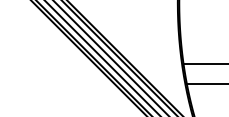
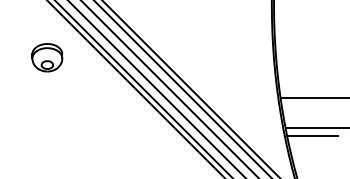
part: (30, 37) -> (46, 57), added
line: (203, 88) -> (311, 135), added

